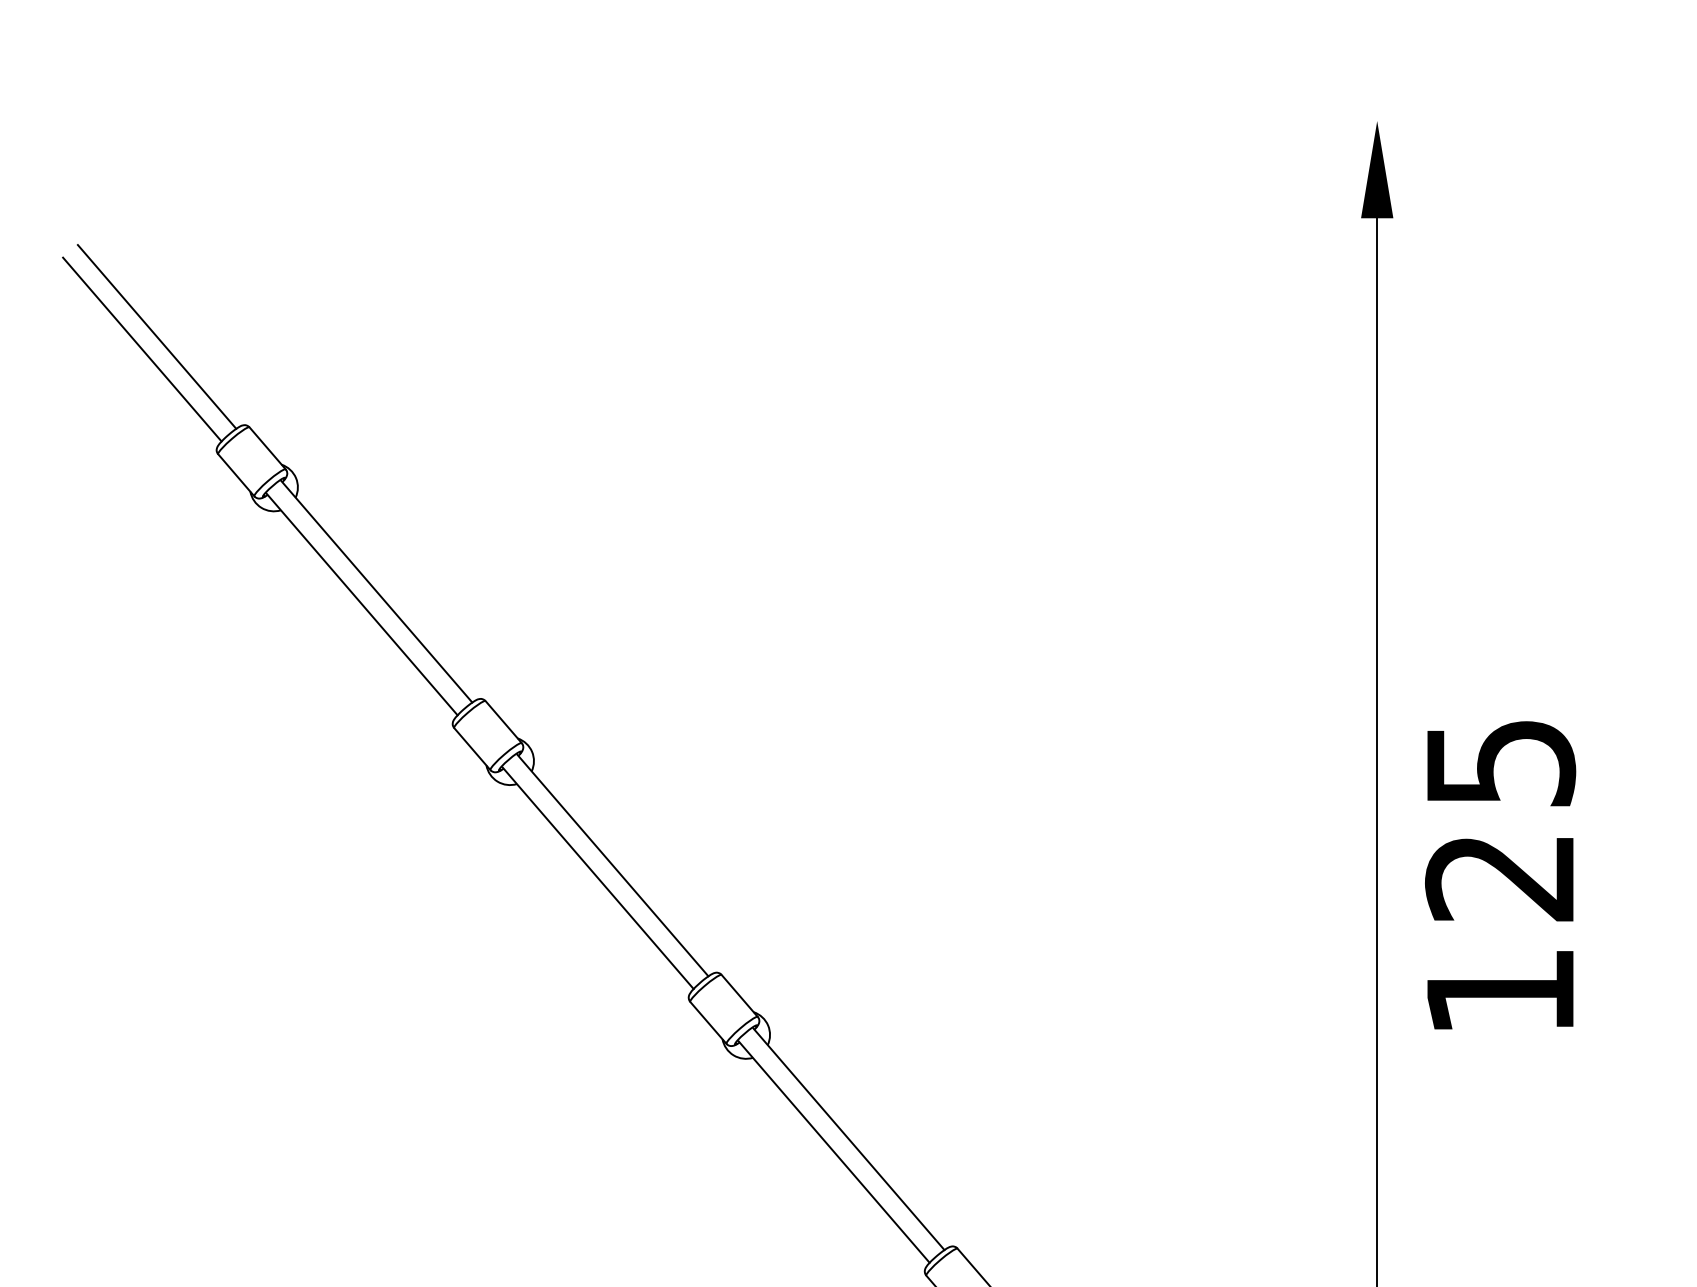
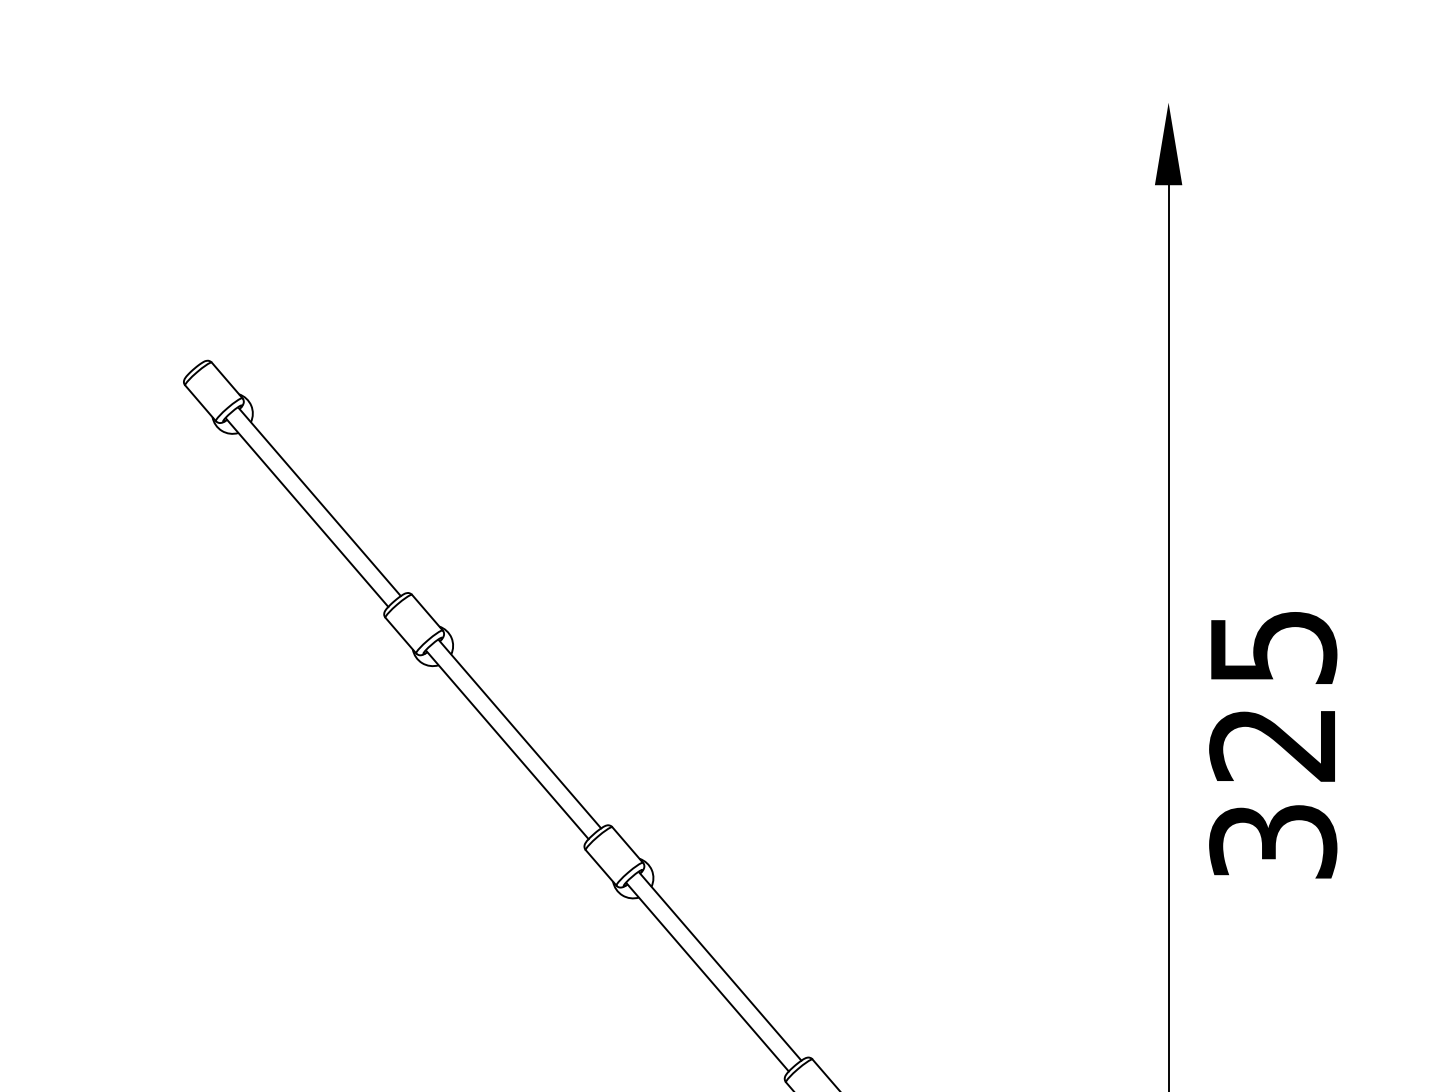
line: (157, 336) -> (133, 285), removed
line: (141, 349) -> (120, 296), removed
text: (1500, 991) -> (1273, 841), 125 -> 325

